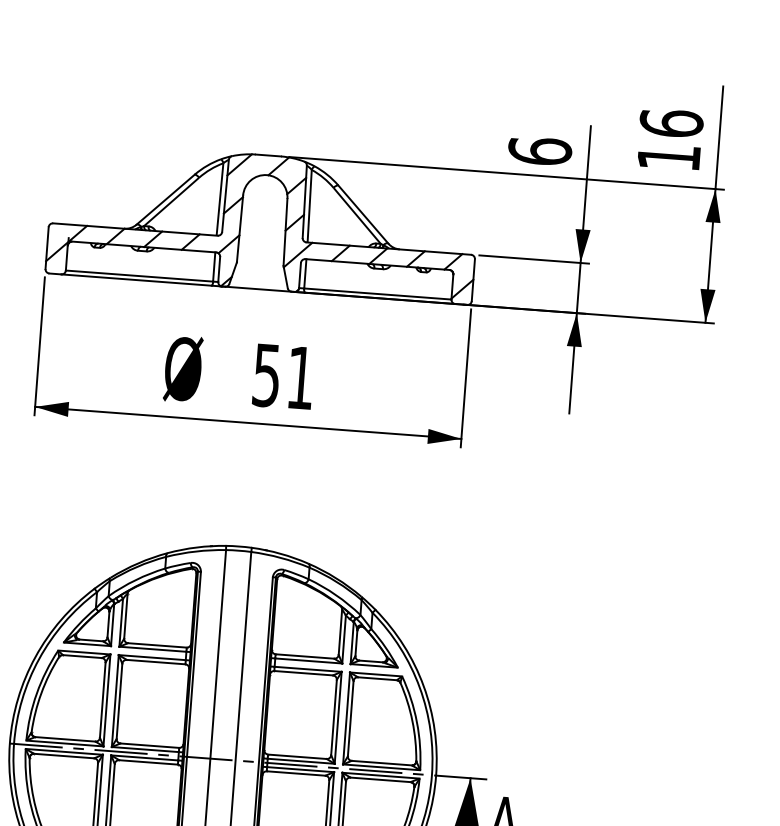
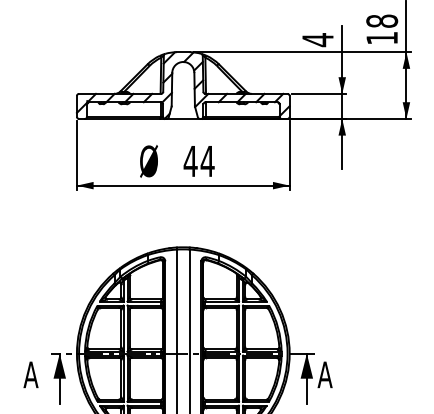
text: (670, 121) -> (381, 20), 16 -> 18
text: (539, 152) -> (317, 40), 6 -> 4
text: (282, 376) -> (198, 161), 51 -> 44

